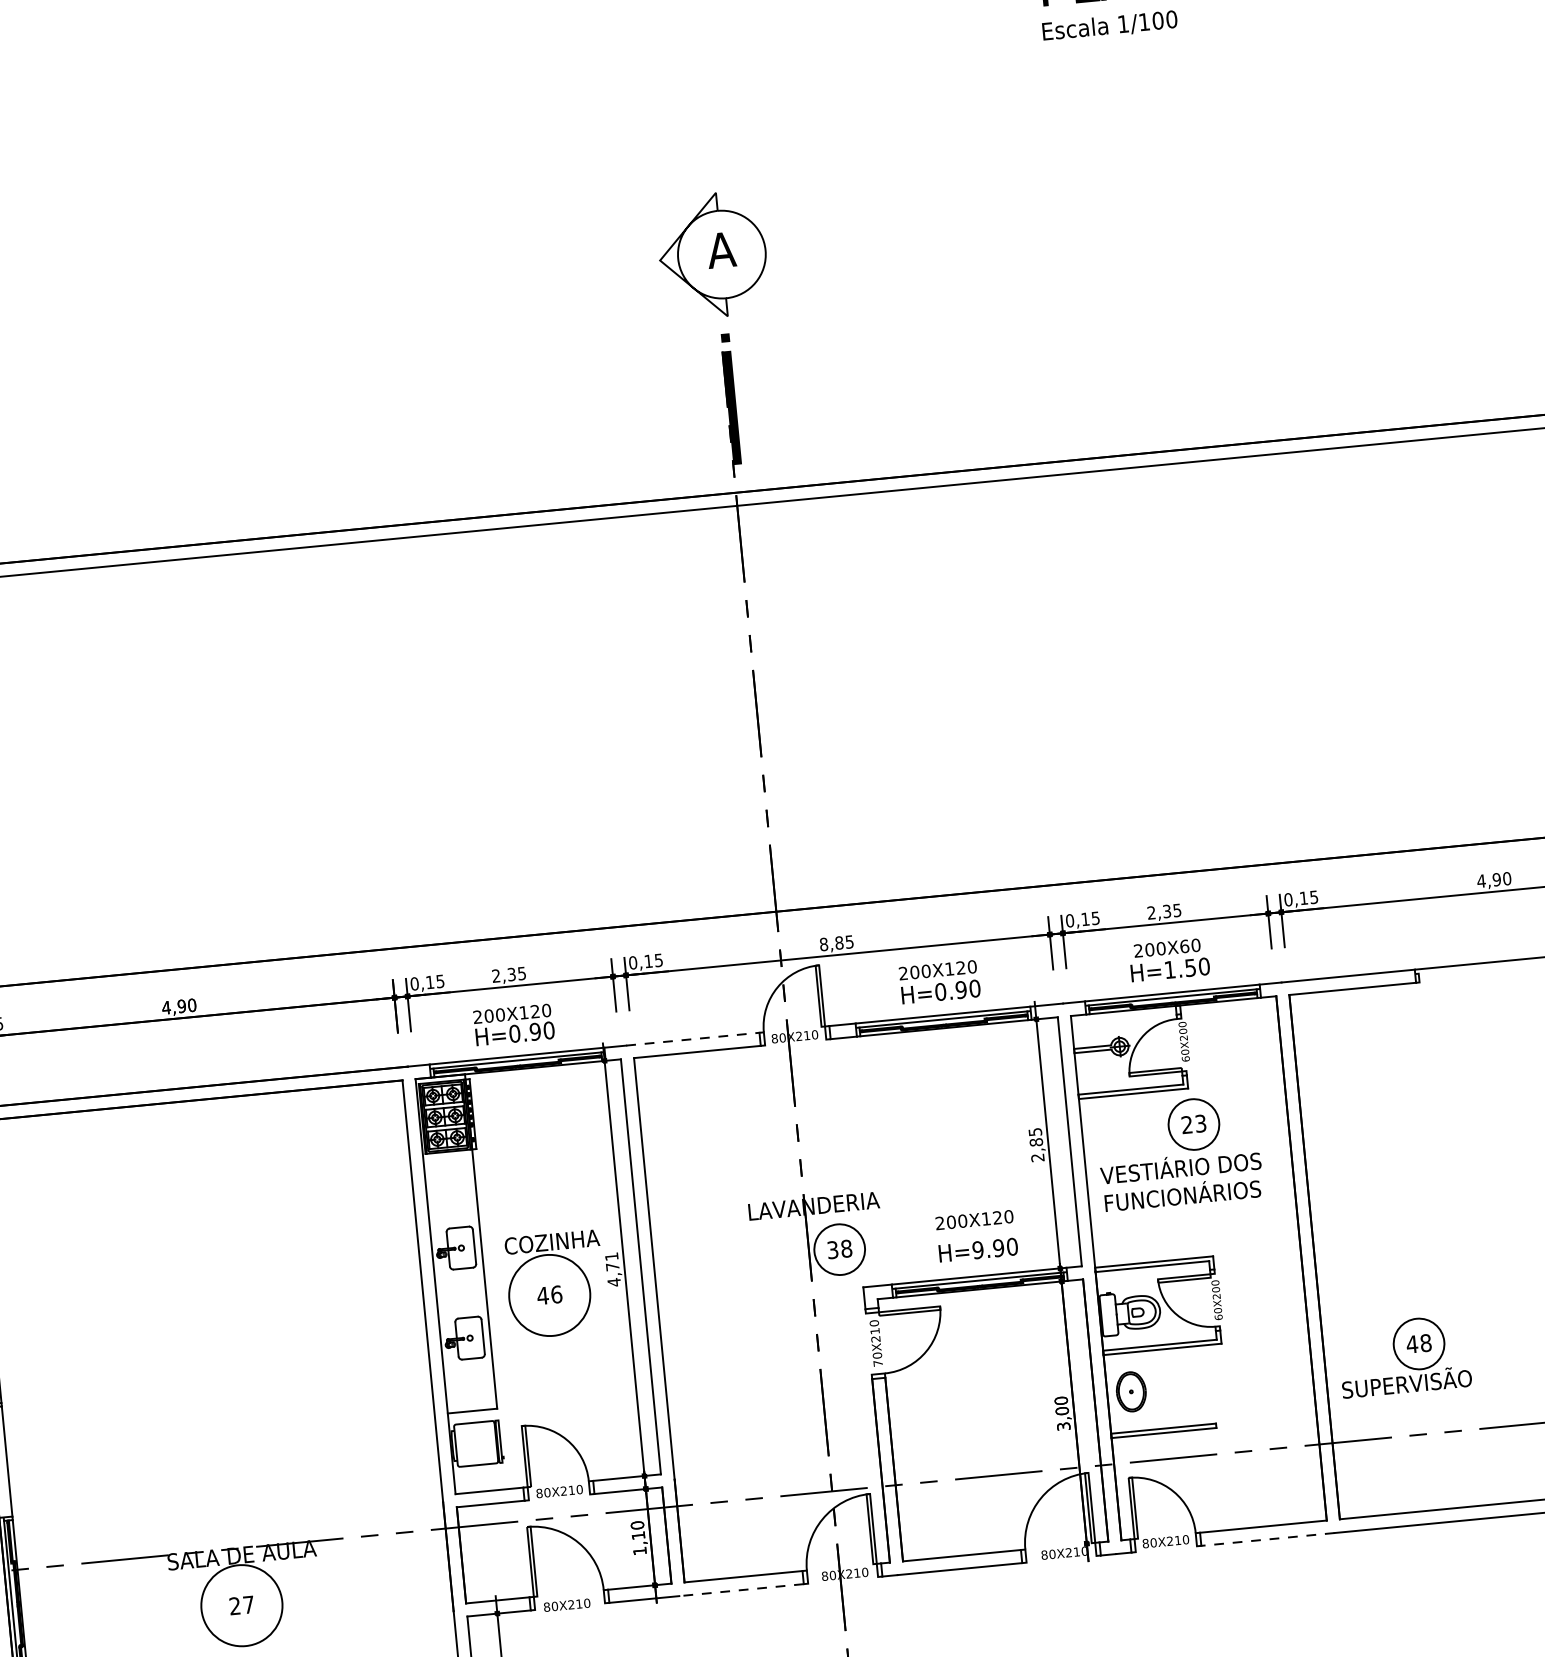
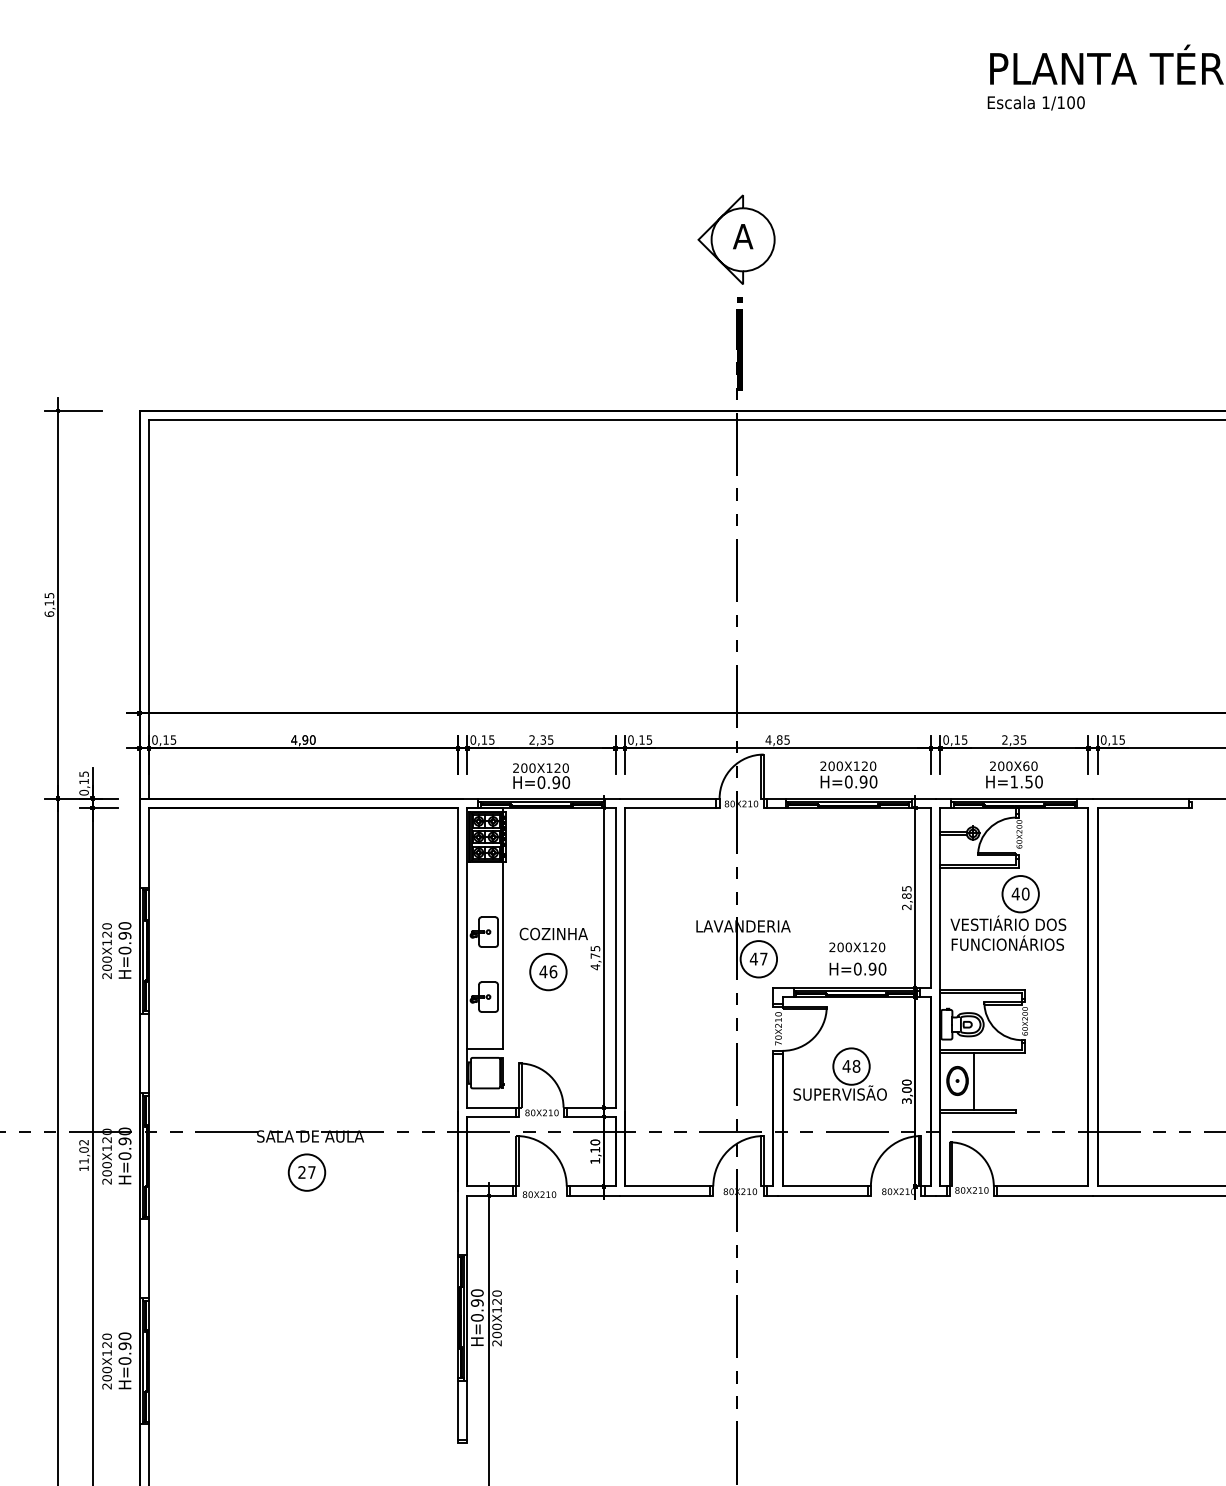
text: (823, 943) -> (768, 739), 8,85 -> 4,85
line: (693, 1038) -> (668, 798), dashed -> solid
text: (1193, 1123) -> (1020, 893), 23 -> 40
text: (839, 1248) -> (758, 958), 38 -> 47
text: (977, 1250) -> (857, 969), H=9.90 -> H=0.90
text: (611, 1256) -> (595, 948), 4,71 -> 4,75
circle: (549, 1294) -> (548, 971), size x0.62
part: (1403, 1355) -> (839, 1073), moved
line: (1153, 1389) -> (973, 1080), added
line: (1267, 1538) -> (1044, 1195), dashed -> solid
line: (741, 1589) -> (665, 1195), dashed -> solid
circle: (241, 1605) -> (306, 1172), size x0.62

